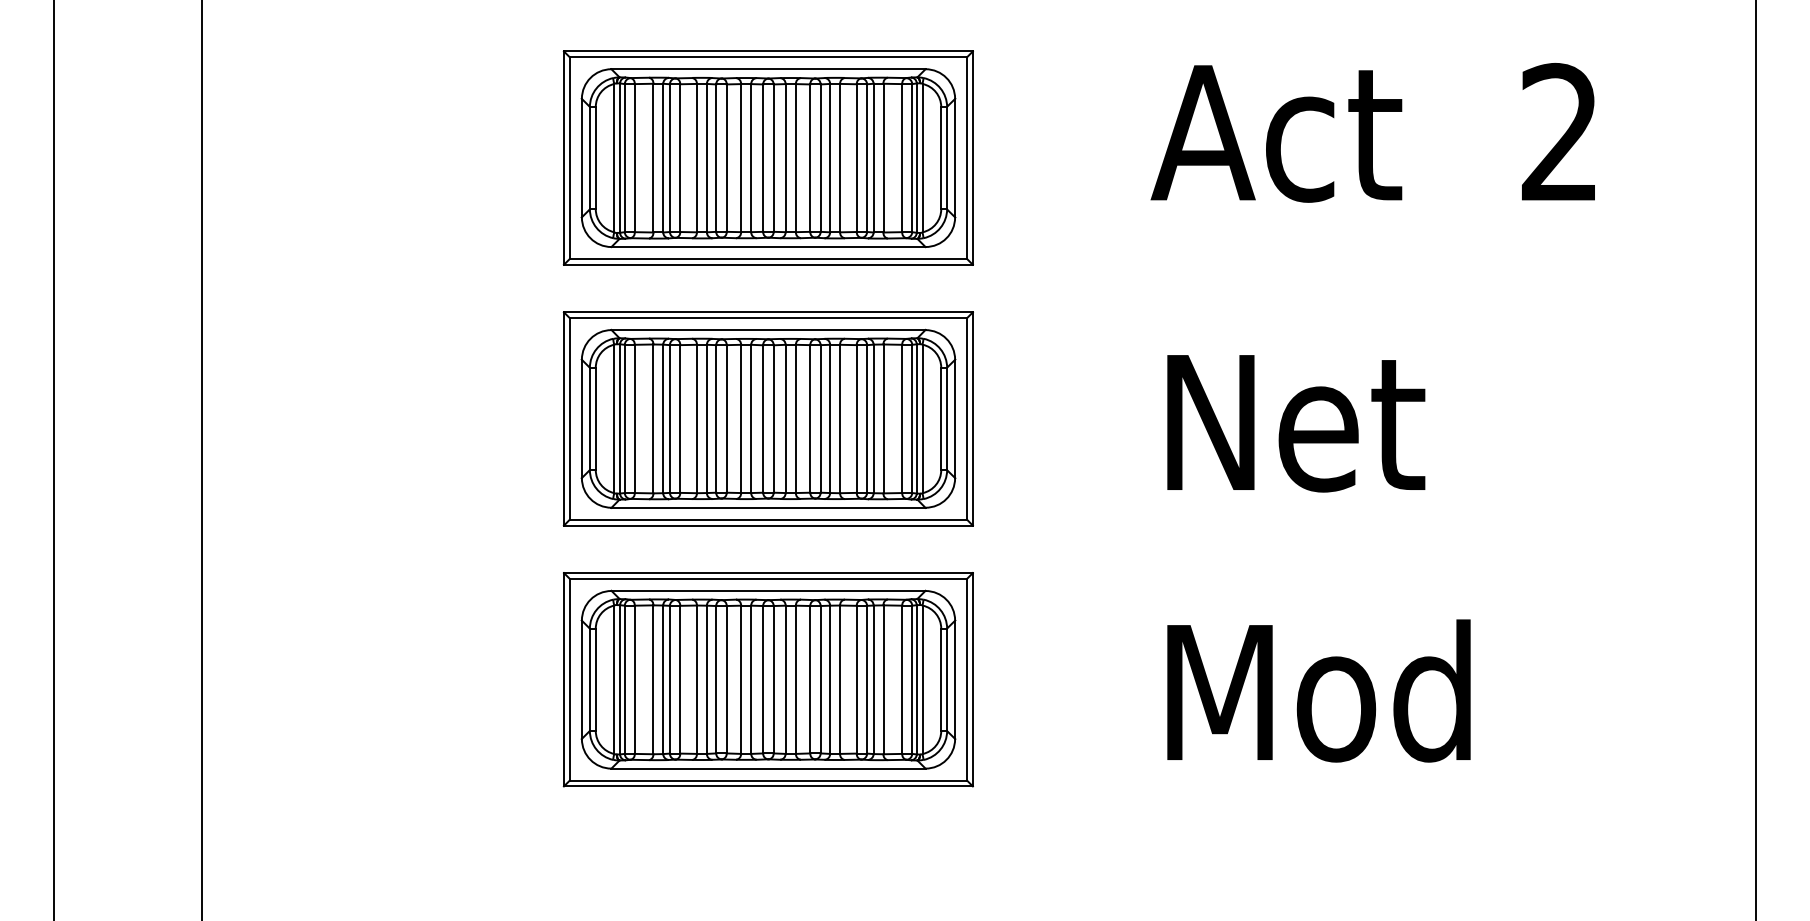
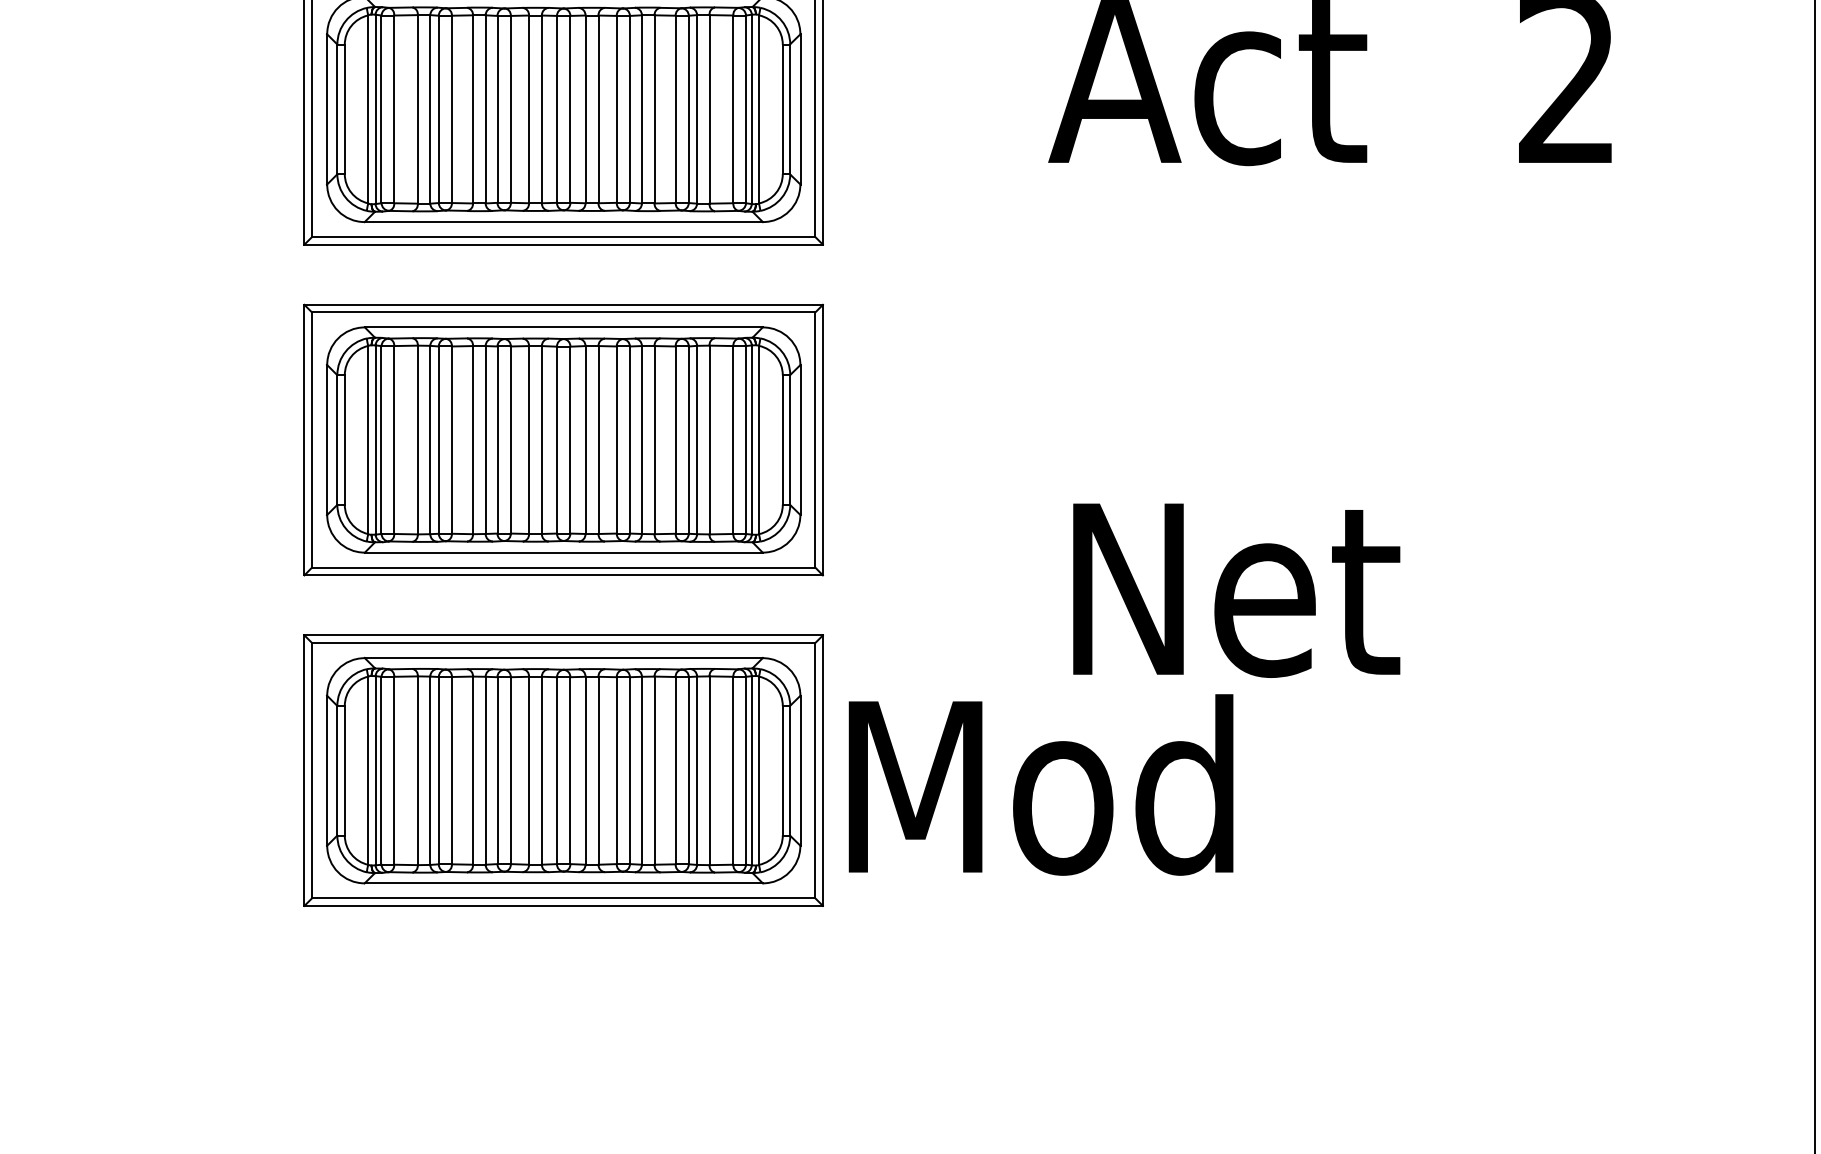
text: (1296, 423) -> (1236, 590), moved
text: (1318, 690) -> (1040, 784), moved

